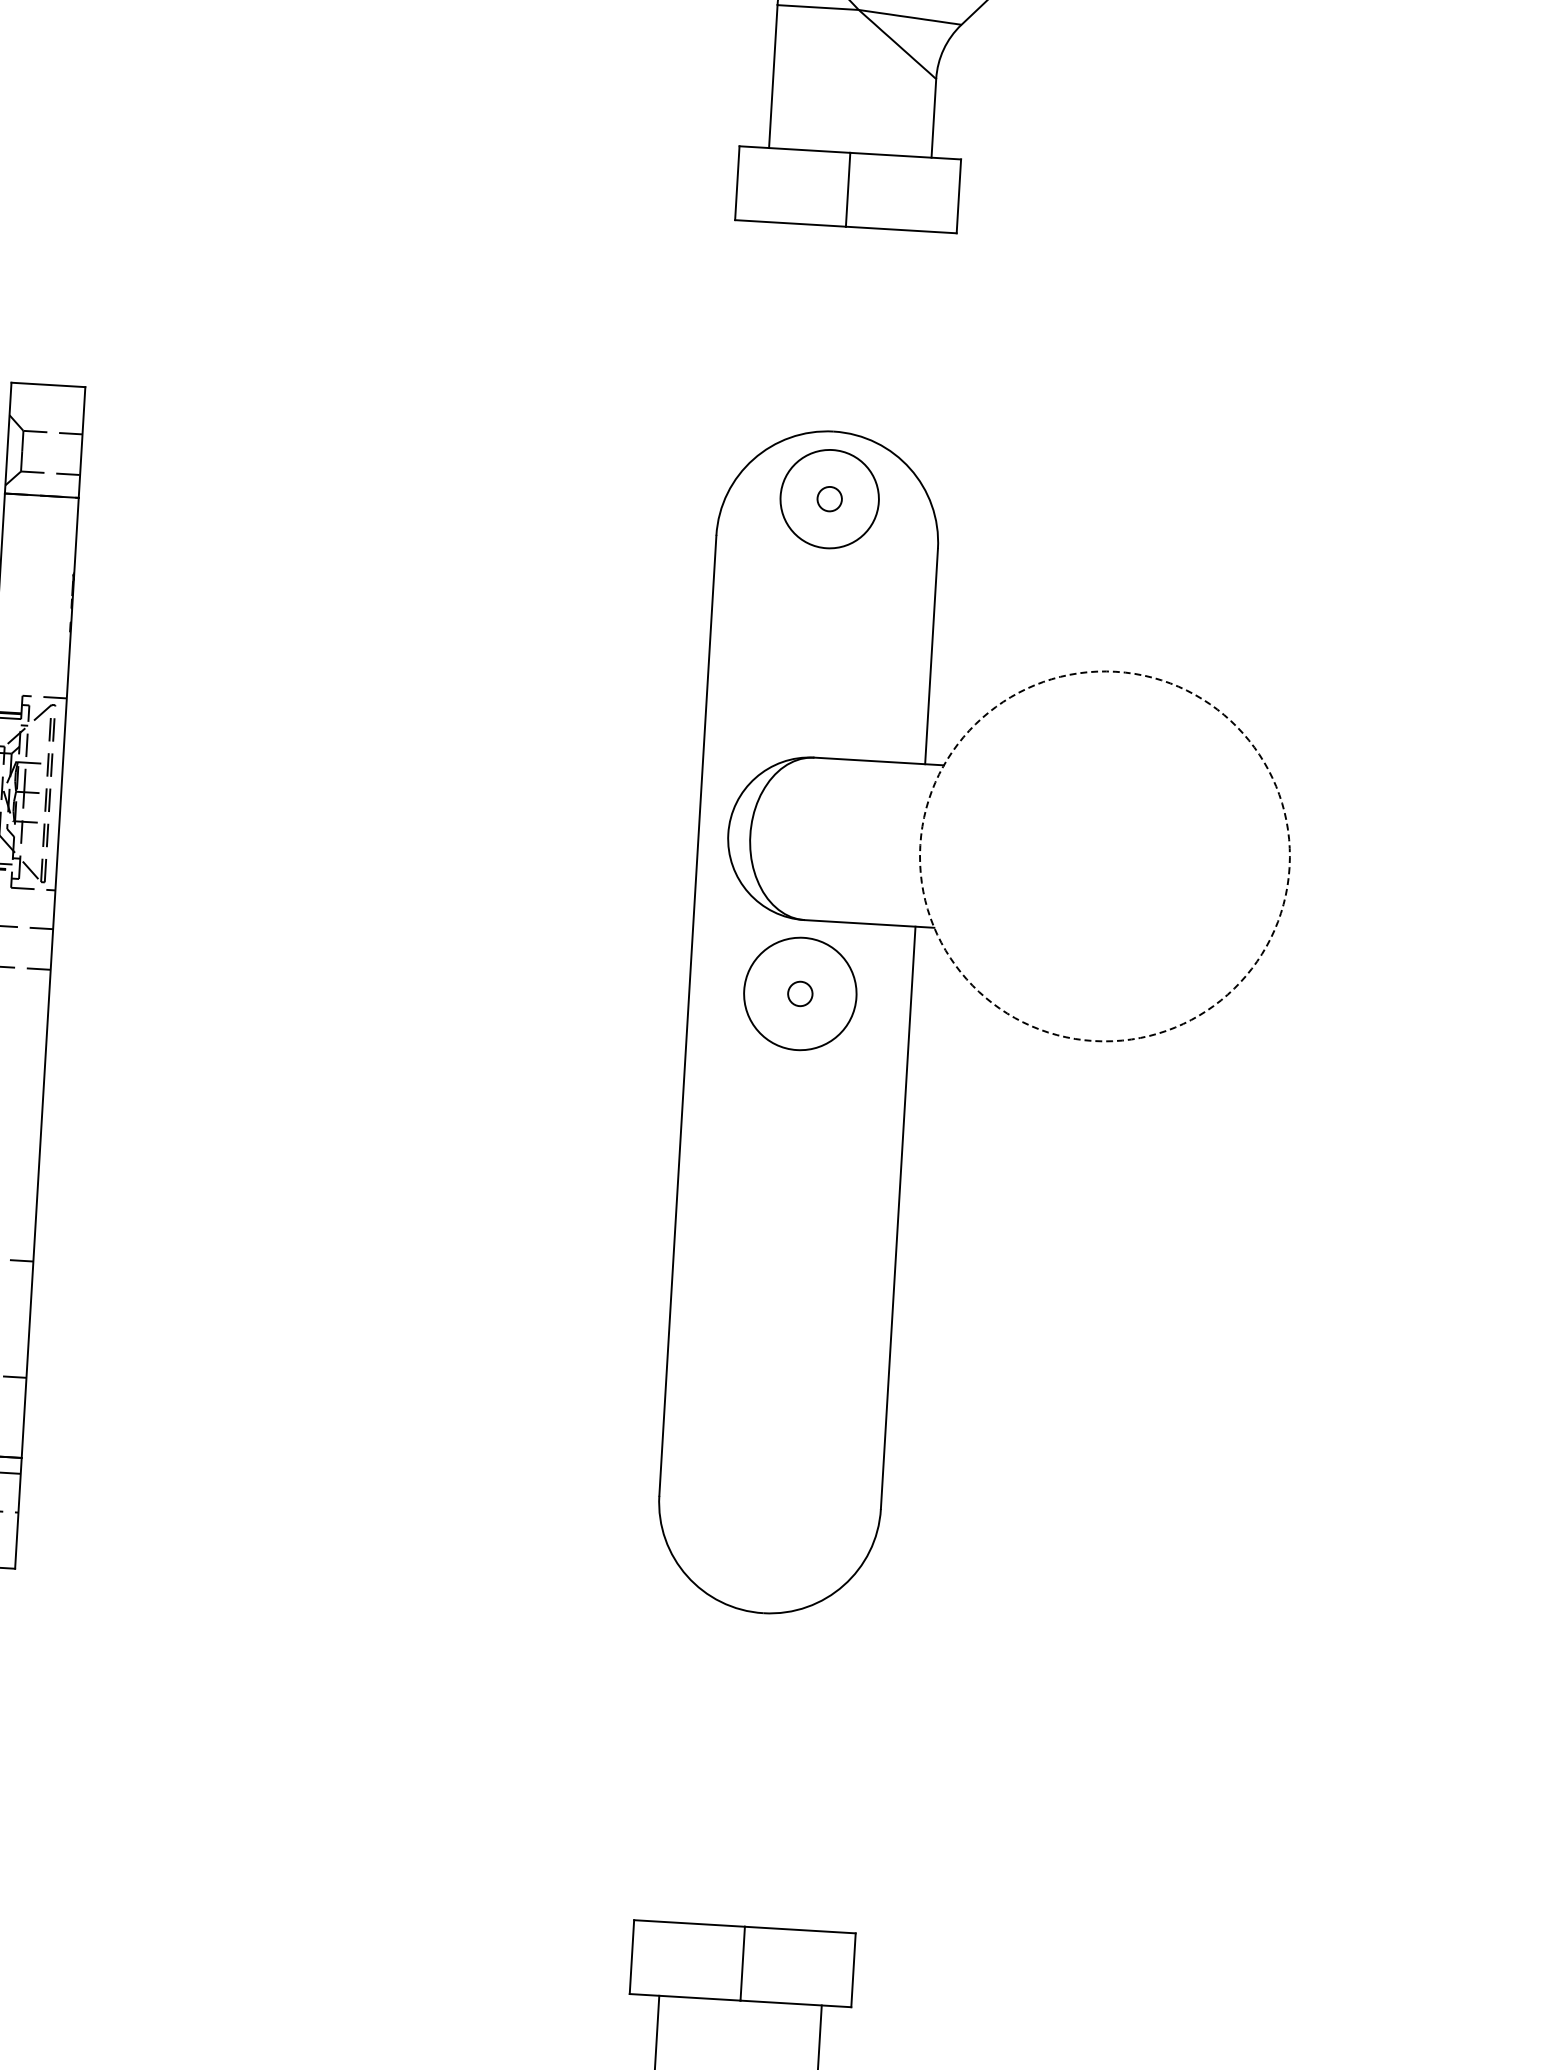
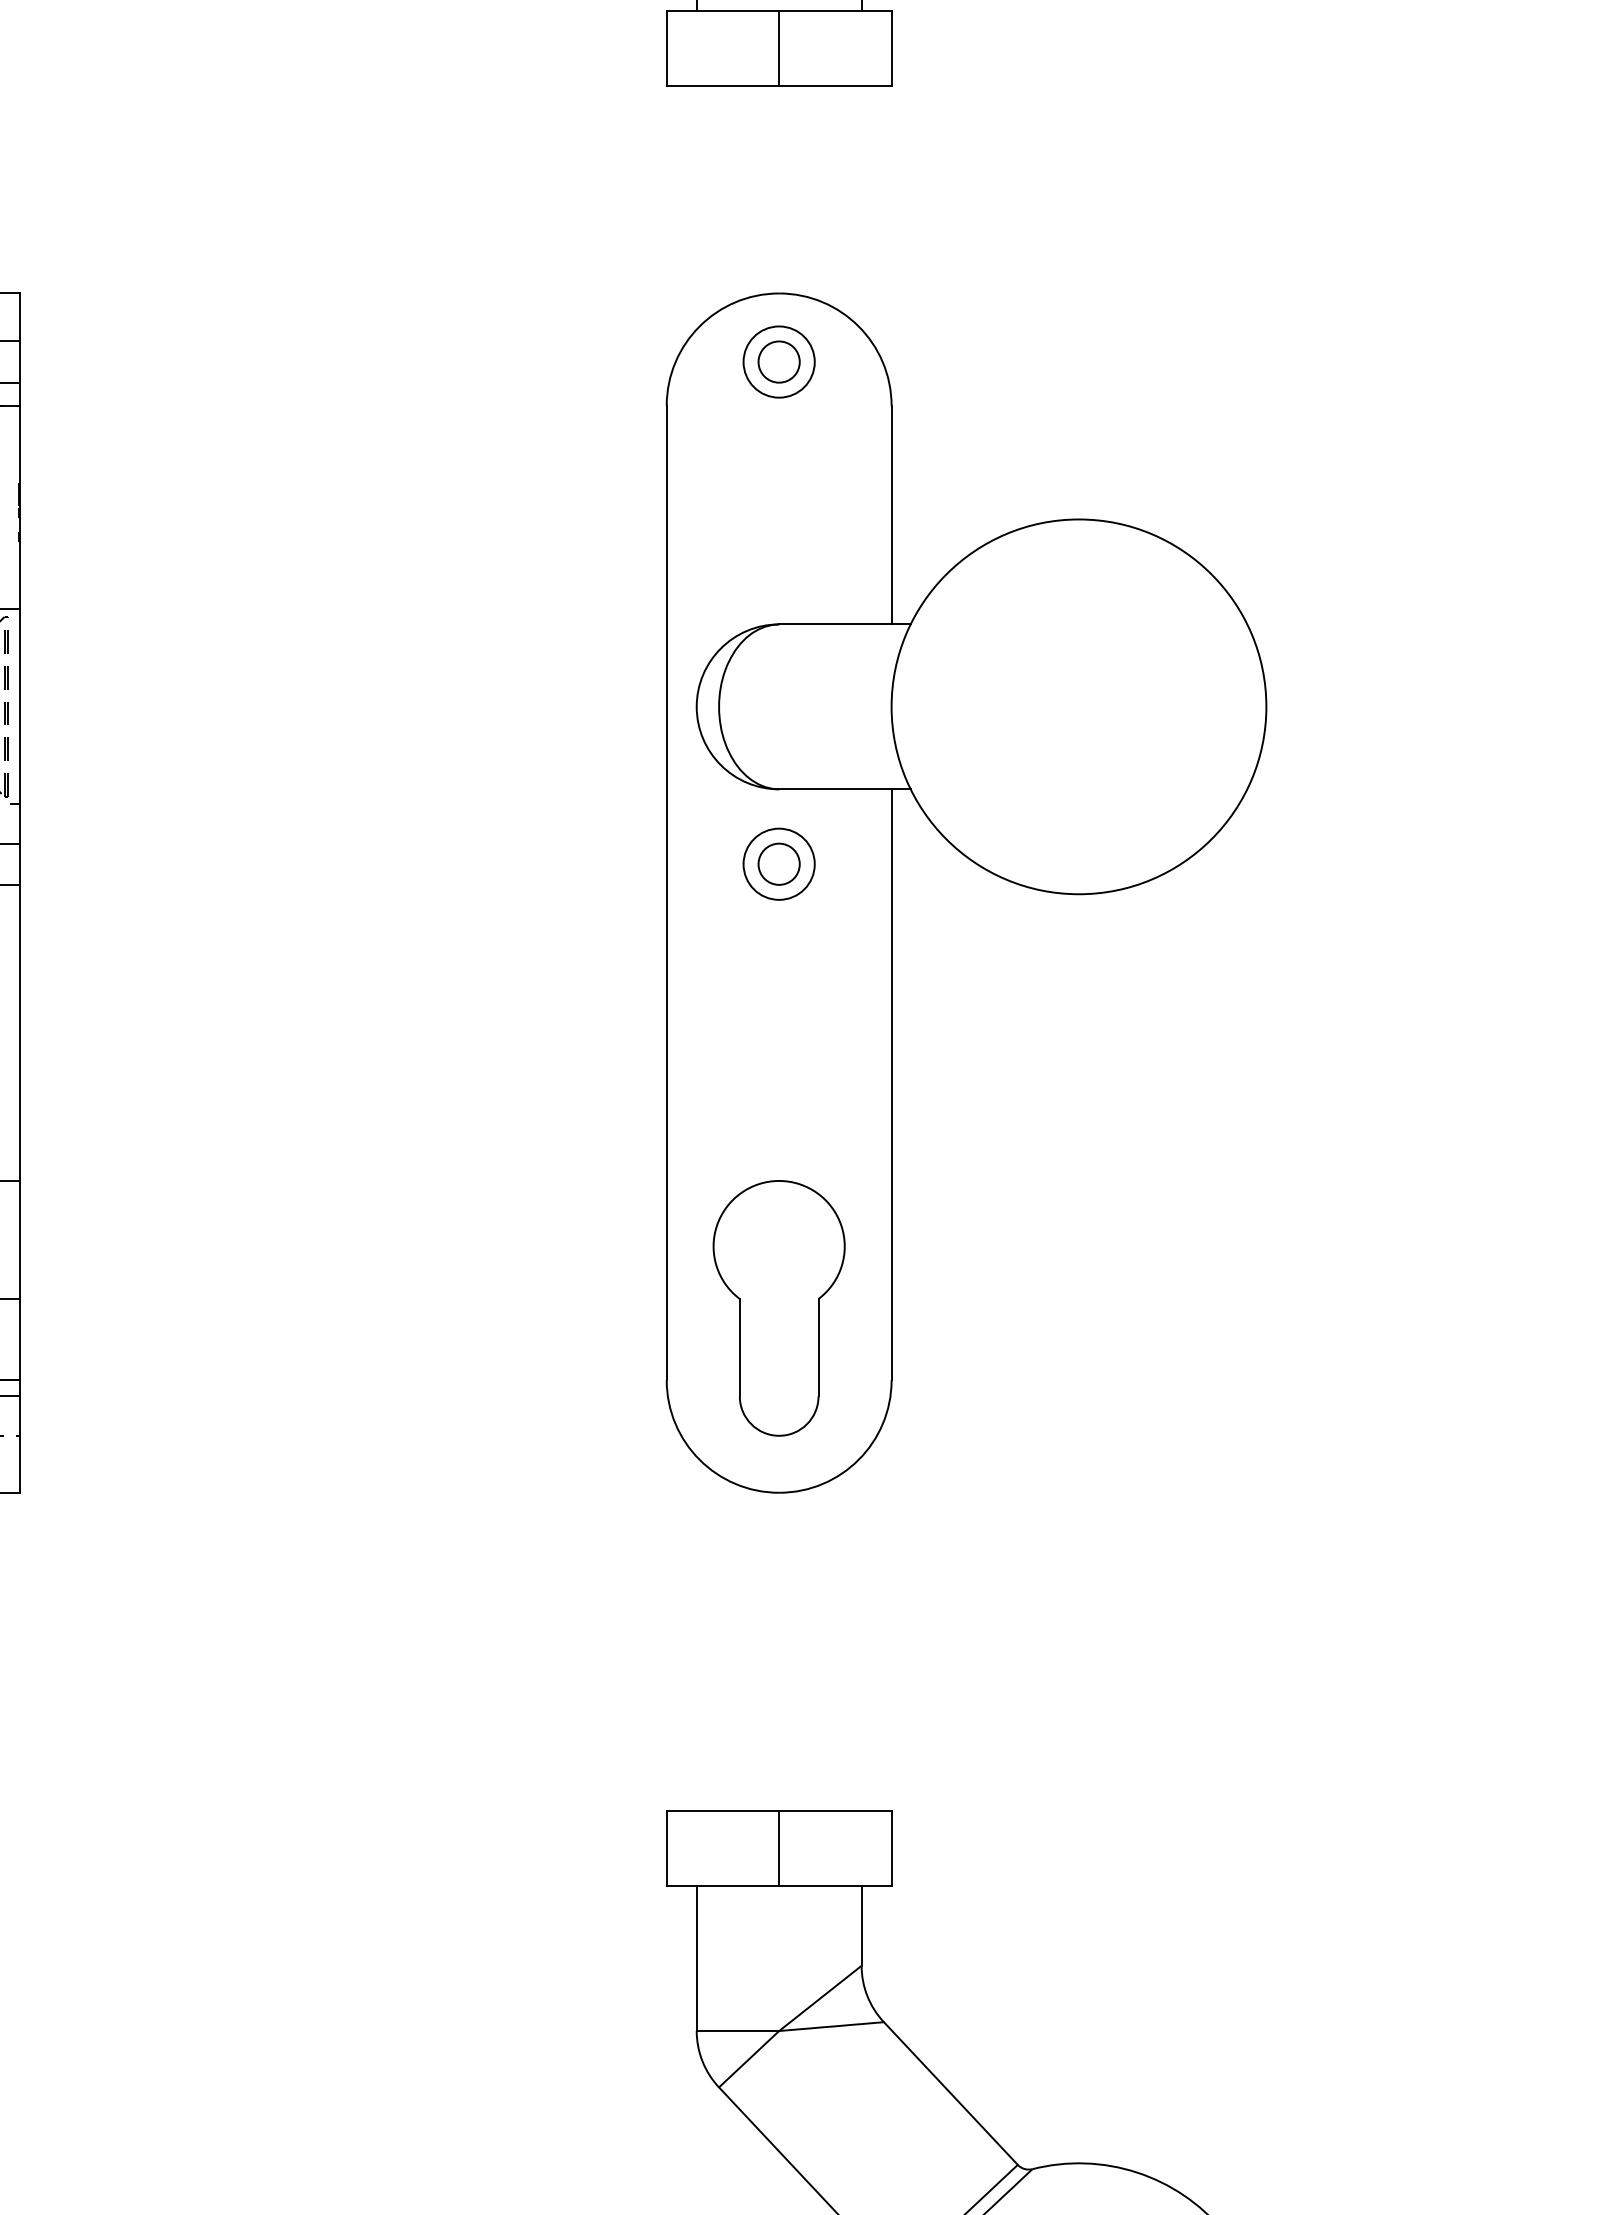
circle: (829, 498) -> (778, 361), size x0.71
circle: (829, 498) -> (778, 361), size x1.67
circle: (1104, 856) -> (1078, 706), dashed -> solid
circle: (799, 993) -> (778, 863), size x0.62
circle: (799, 993) -> (778, 863), size x1.67
part: (773, 1431) -> (778, 1308), added

